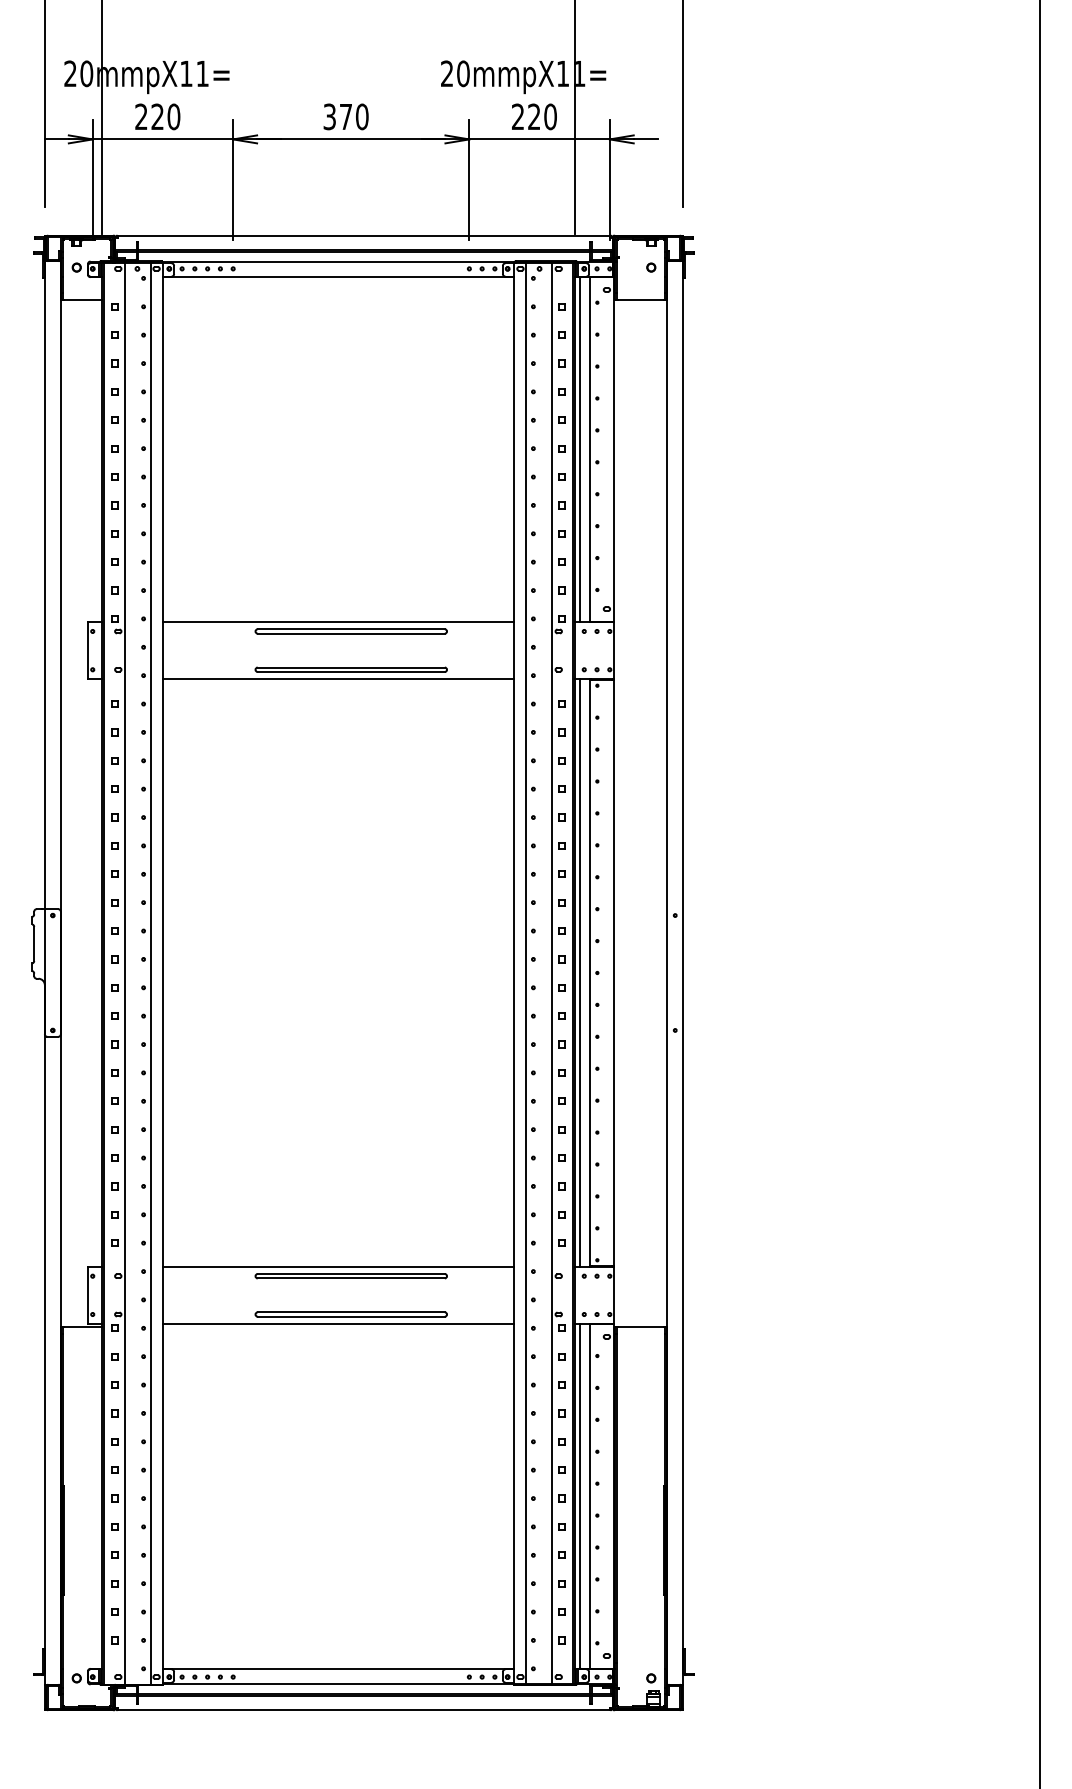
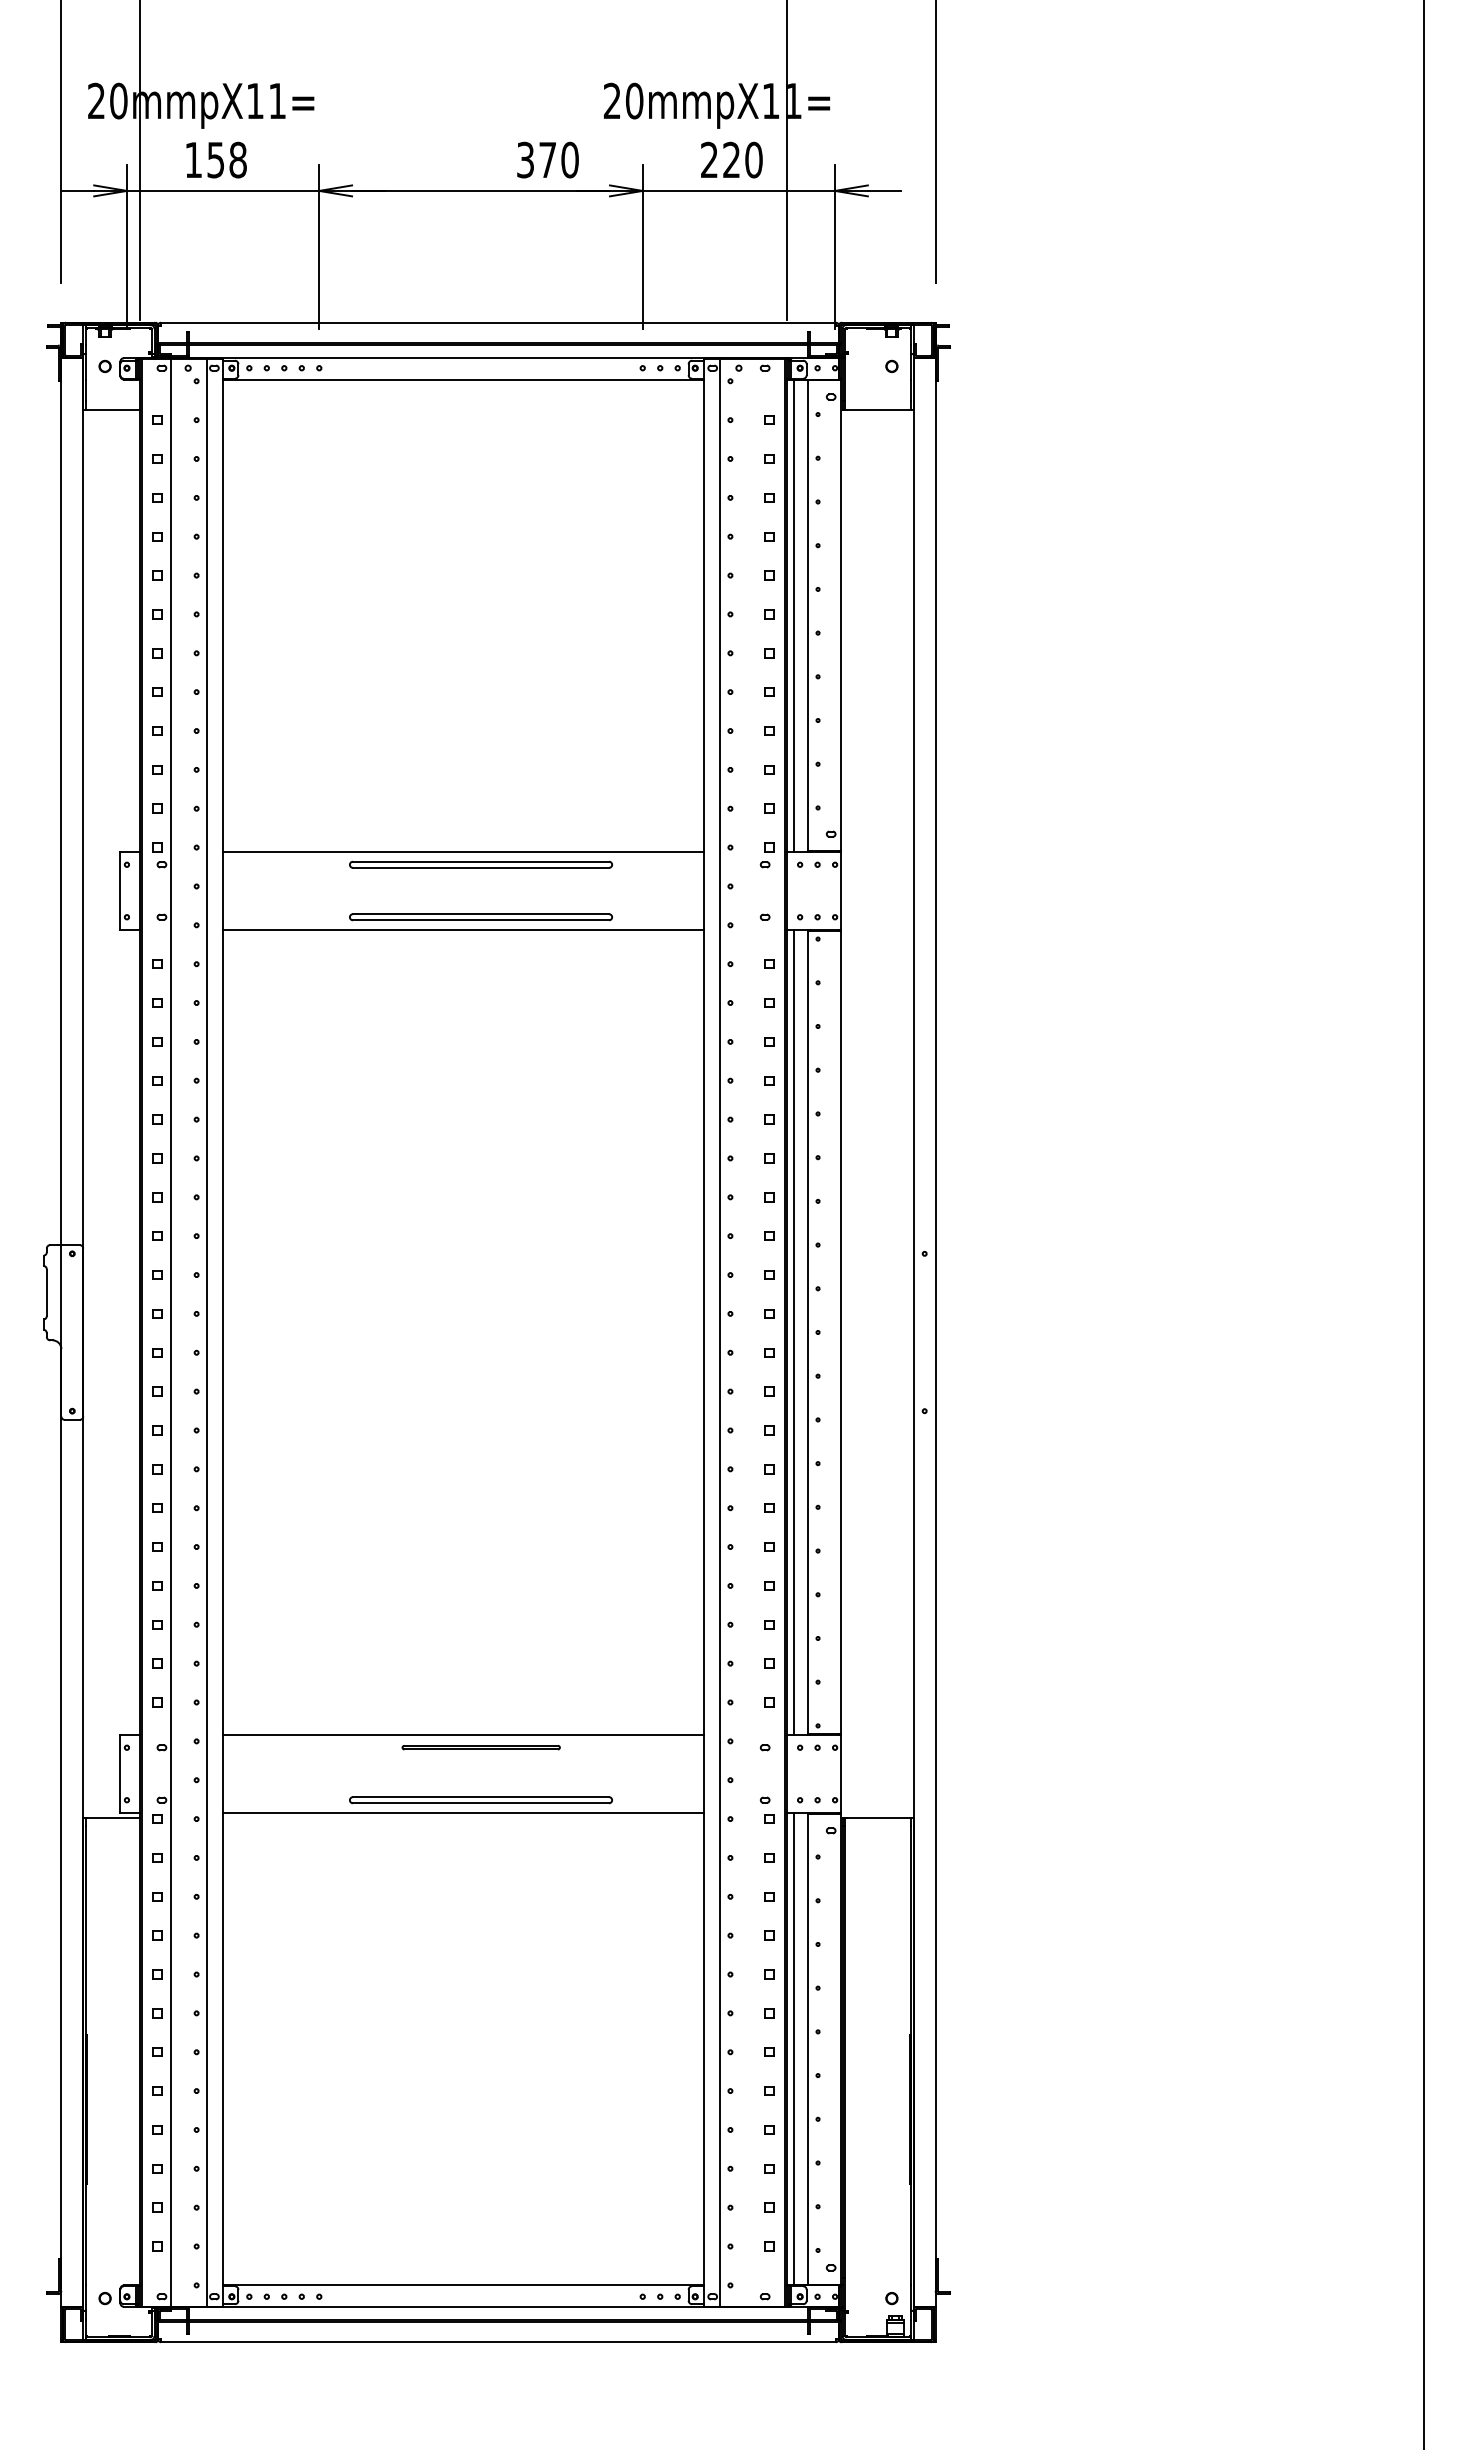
text: (157, 116) -> (215, 159), 220 -> 158
text: (345, 116) -> (547, 159), moved
line: (552, 973) -> (756, 1333), removed
part: (351, 1276) -> (481, 1747), size x0.6

